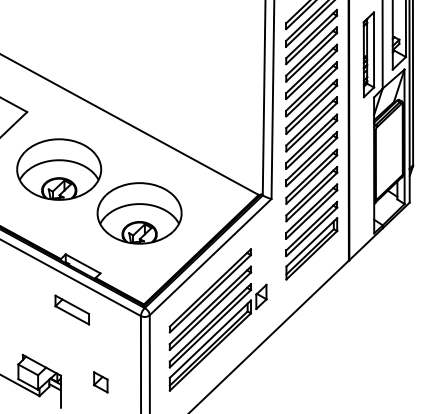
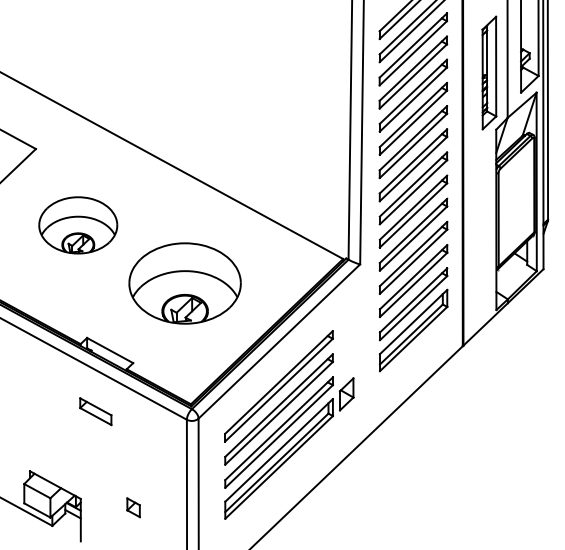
part: (58, 169) -> (77, 225), size x0.7
part: (72, 309) -> (95, 411), size x0.7
part: (100, 382) -> (133, 507), size x0.7

